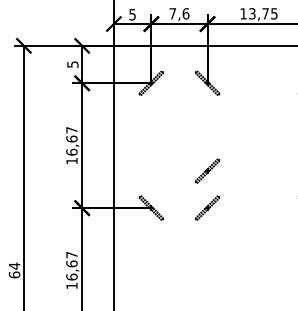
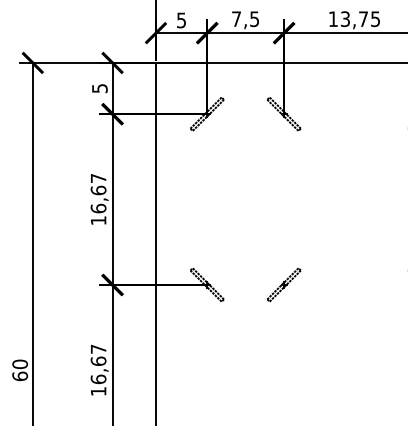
text: (185, 13) -> (253, 18), 7,6 -> 7,5
line: (207, 170) -> (284, 233), removed
text: (14, 265) -> (19, 363), 64 -> 60

